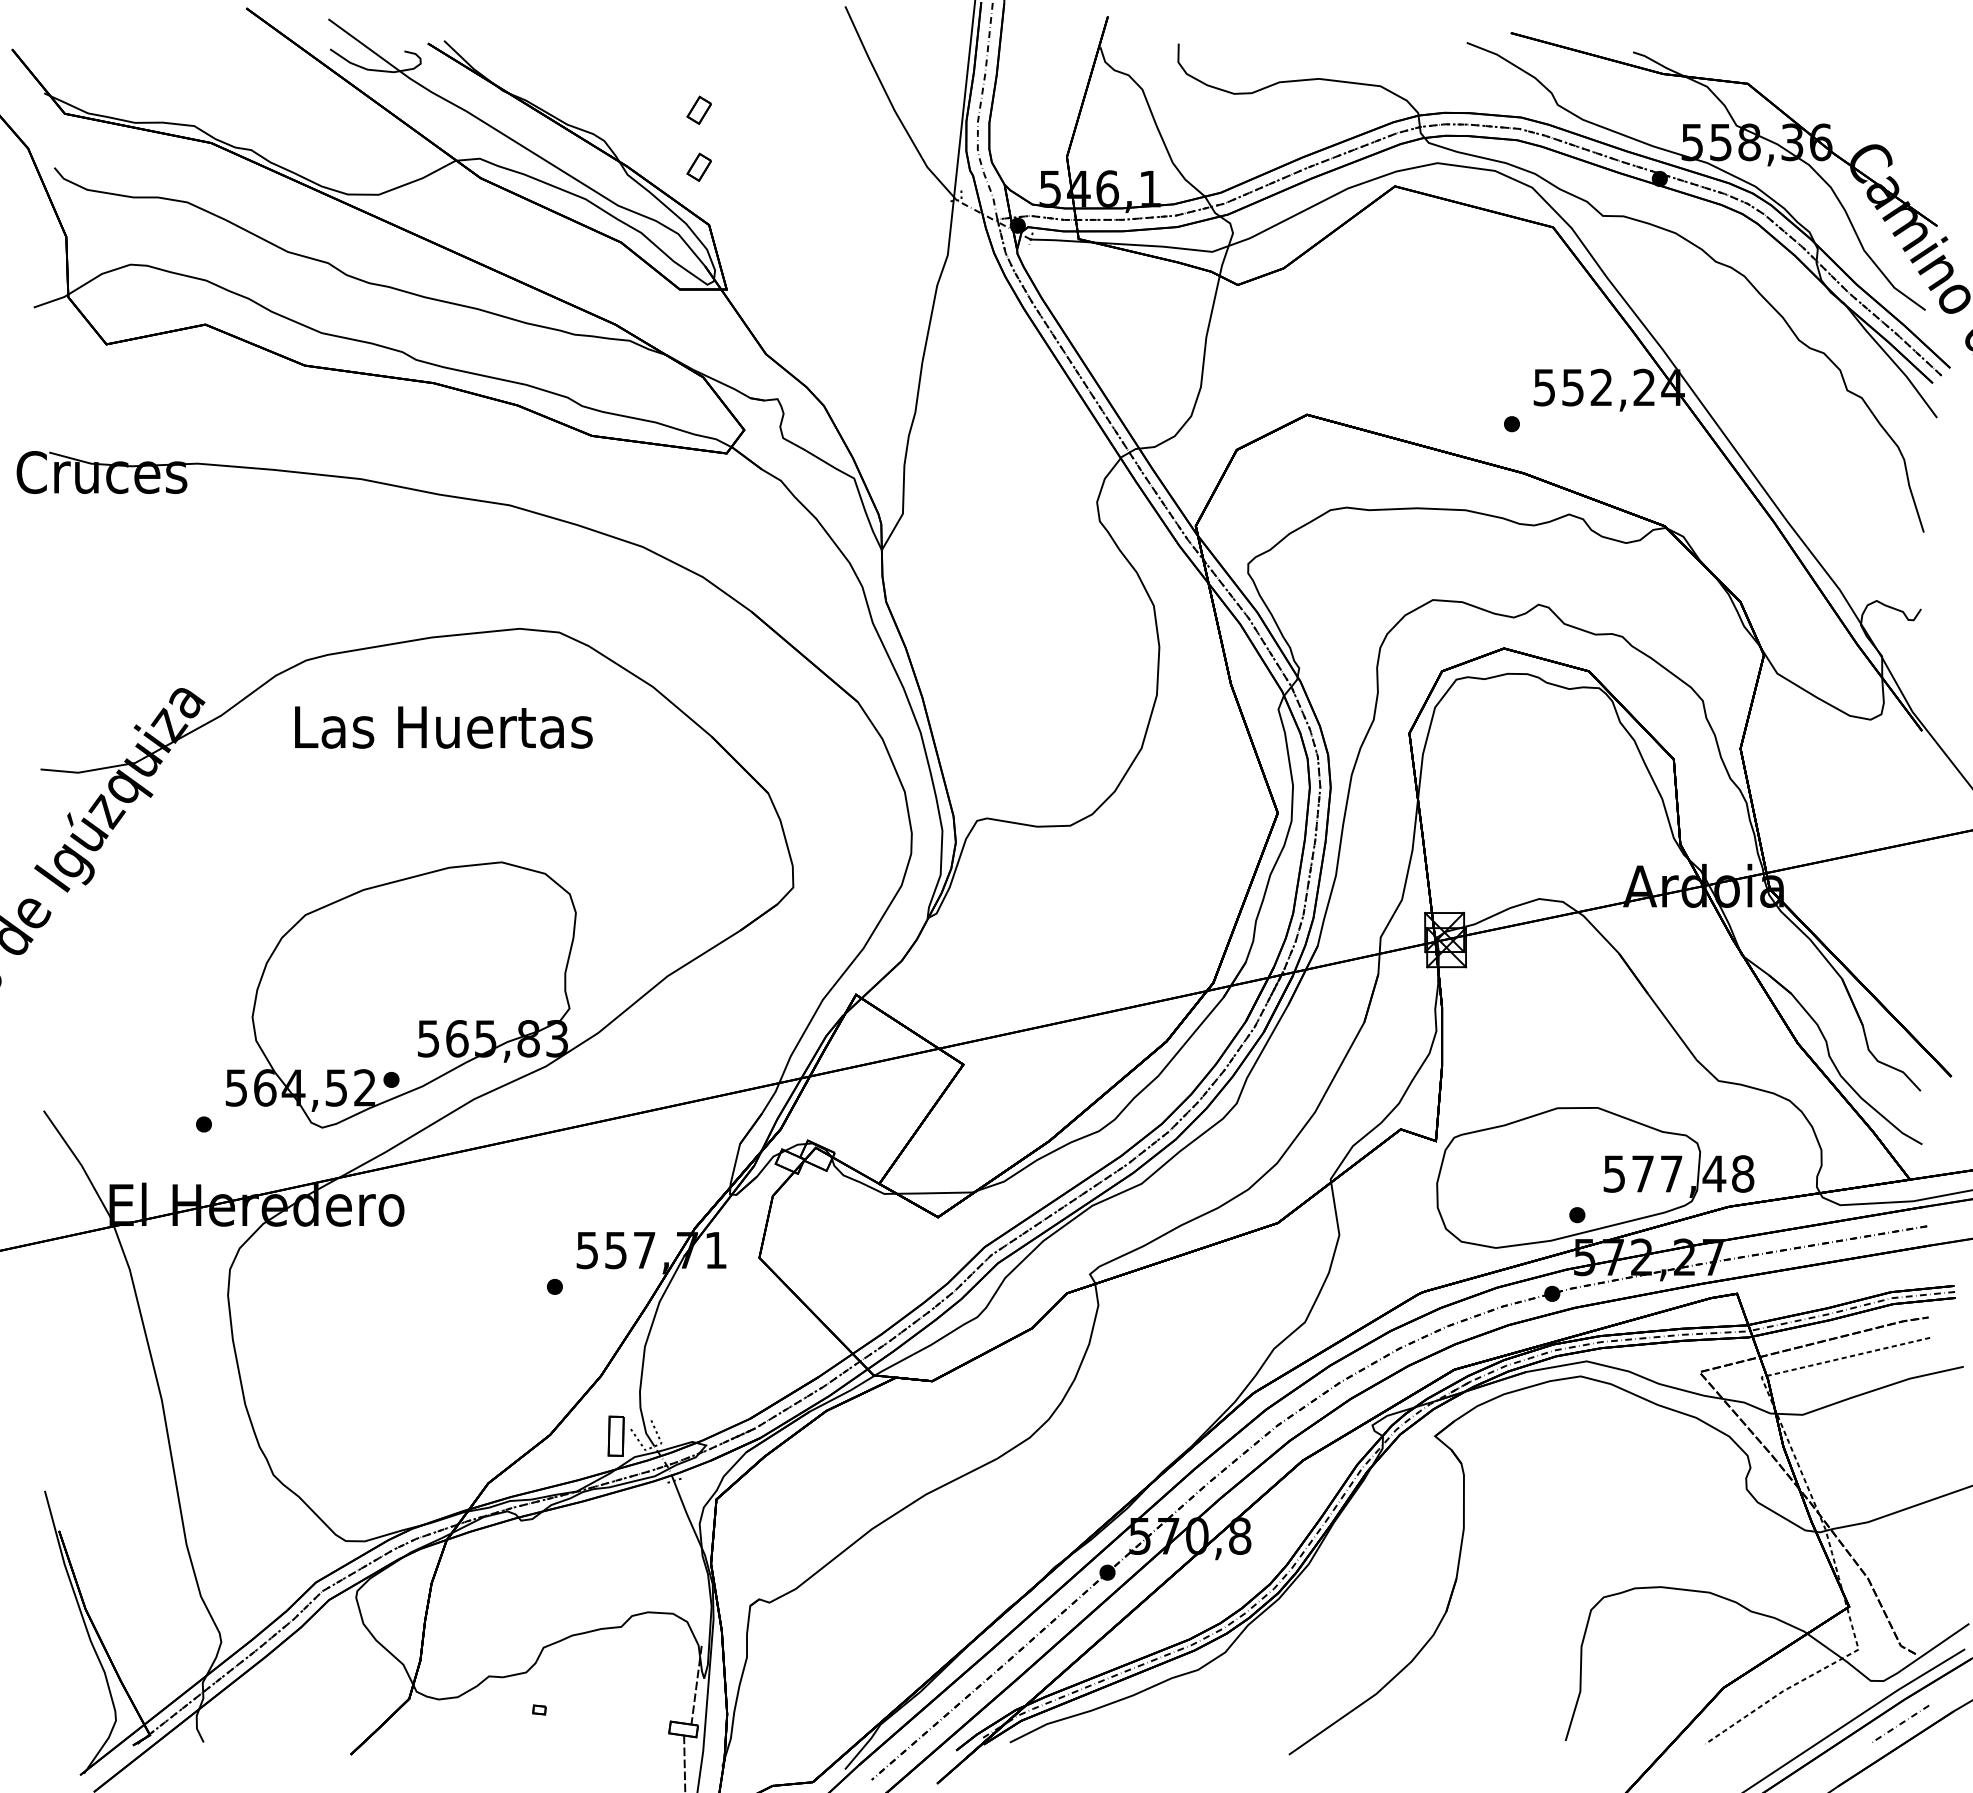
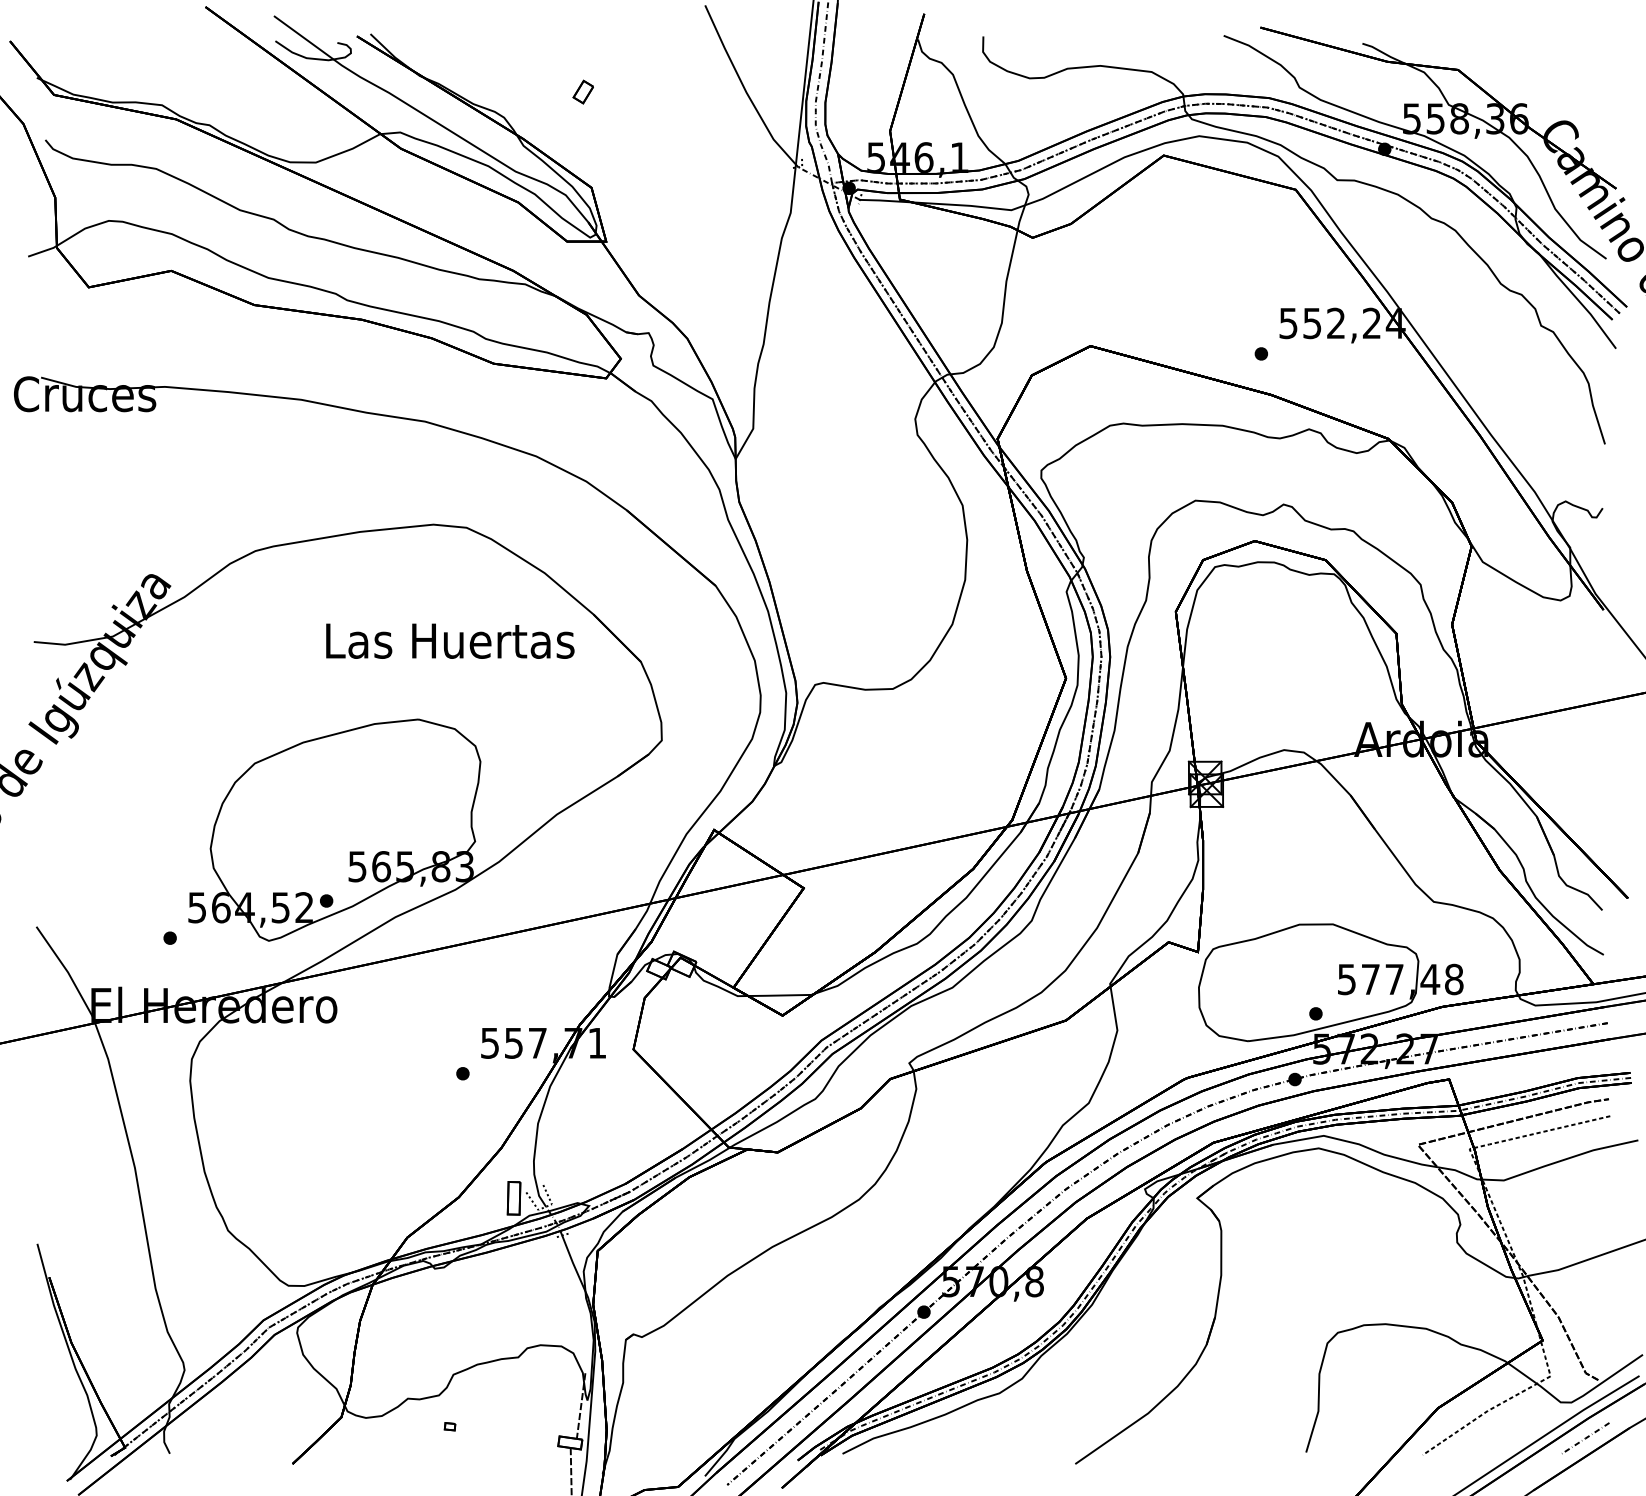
part: (698, 166) -> (582, 138), removed
text: (443, 727) -> (450, 641), moved

